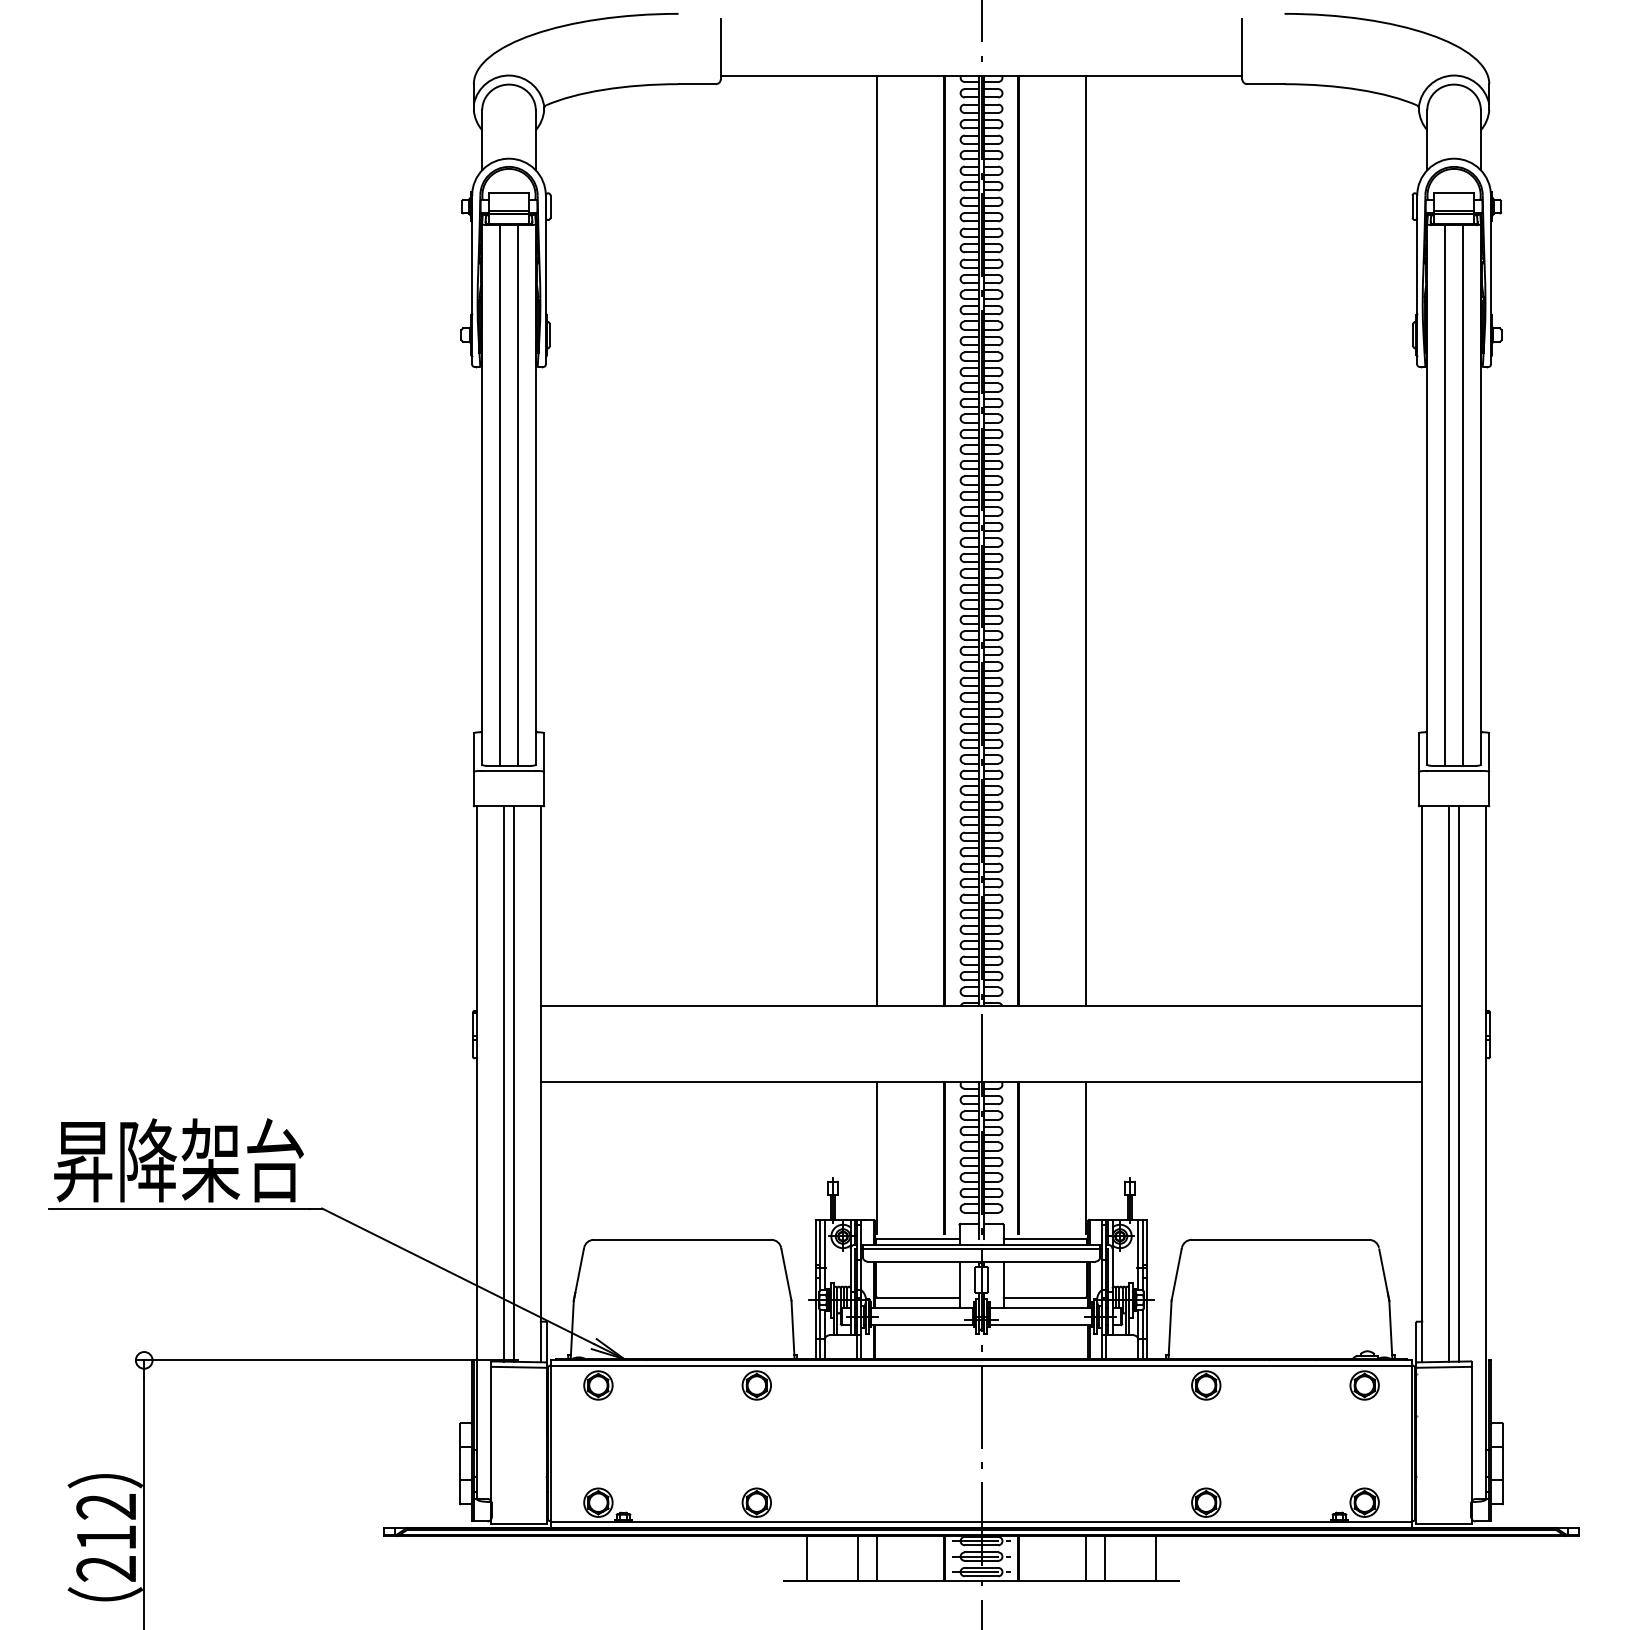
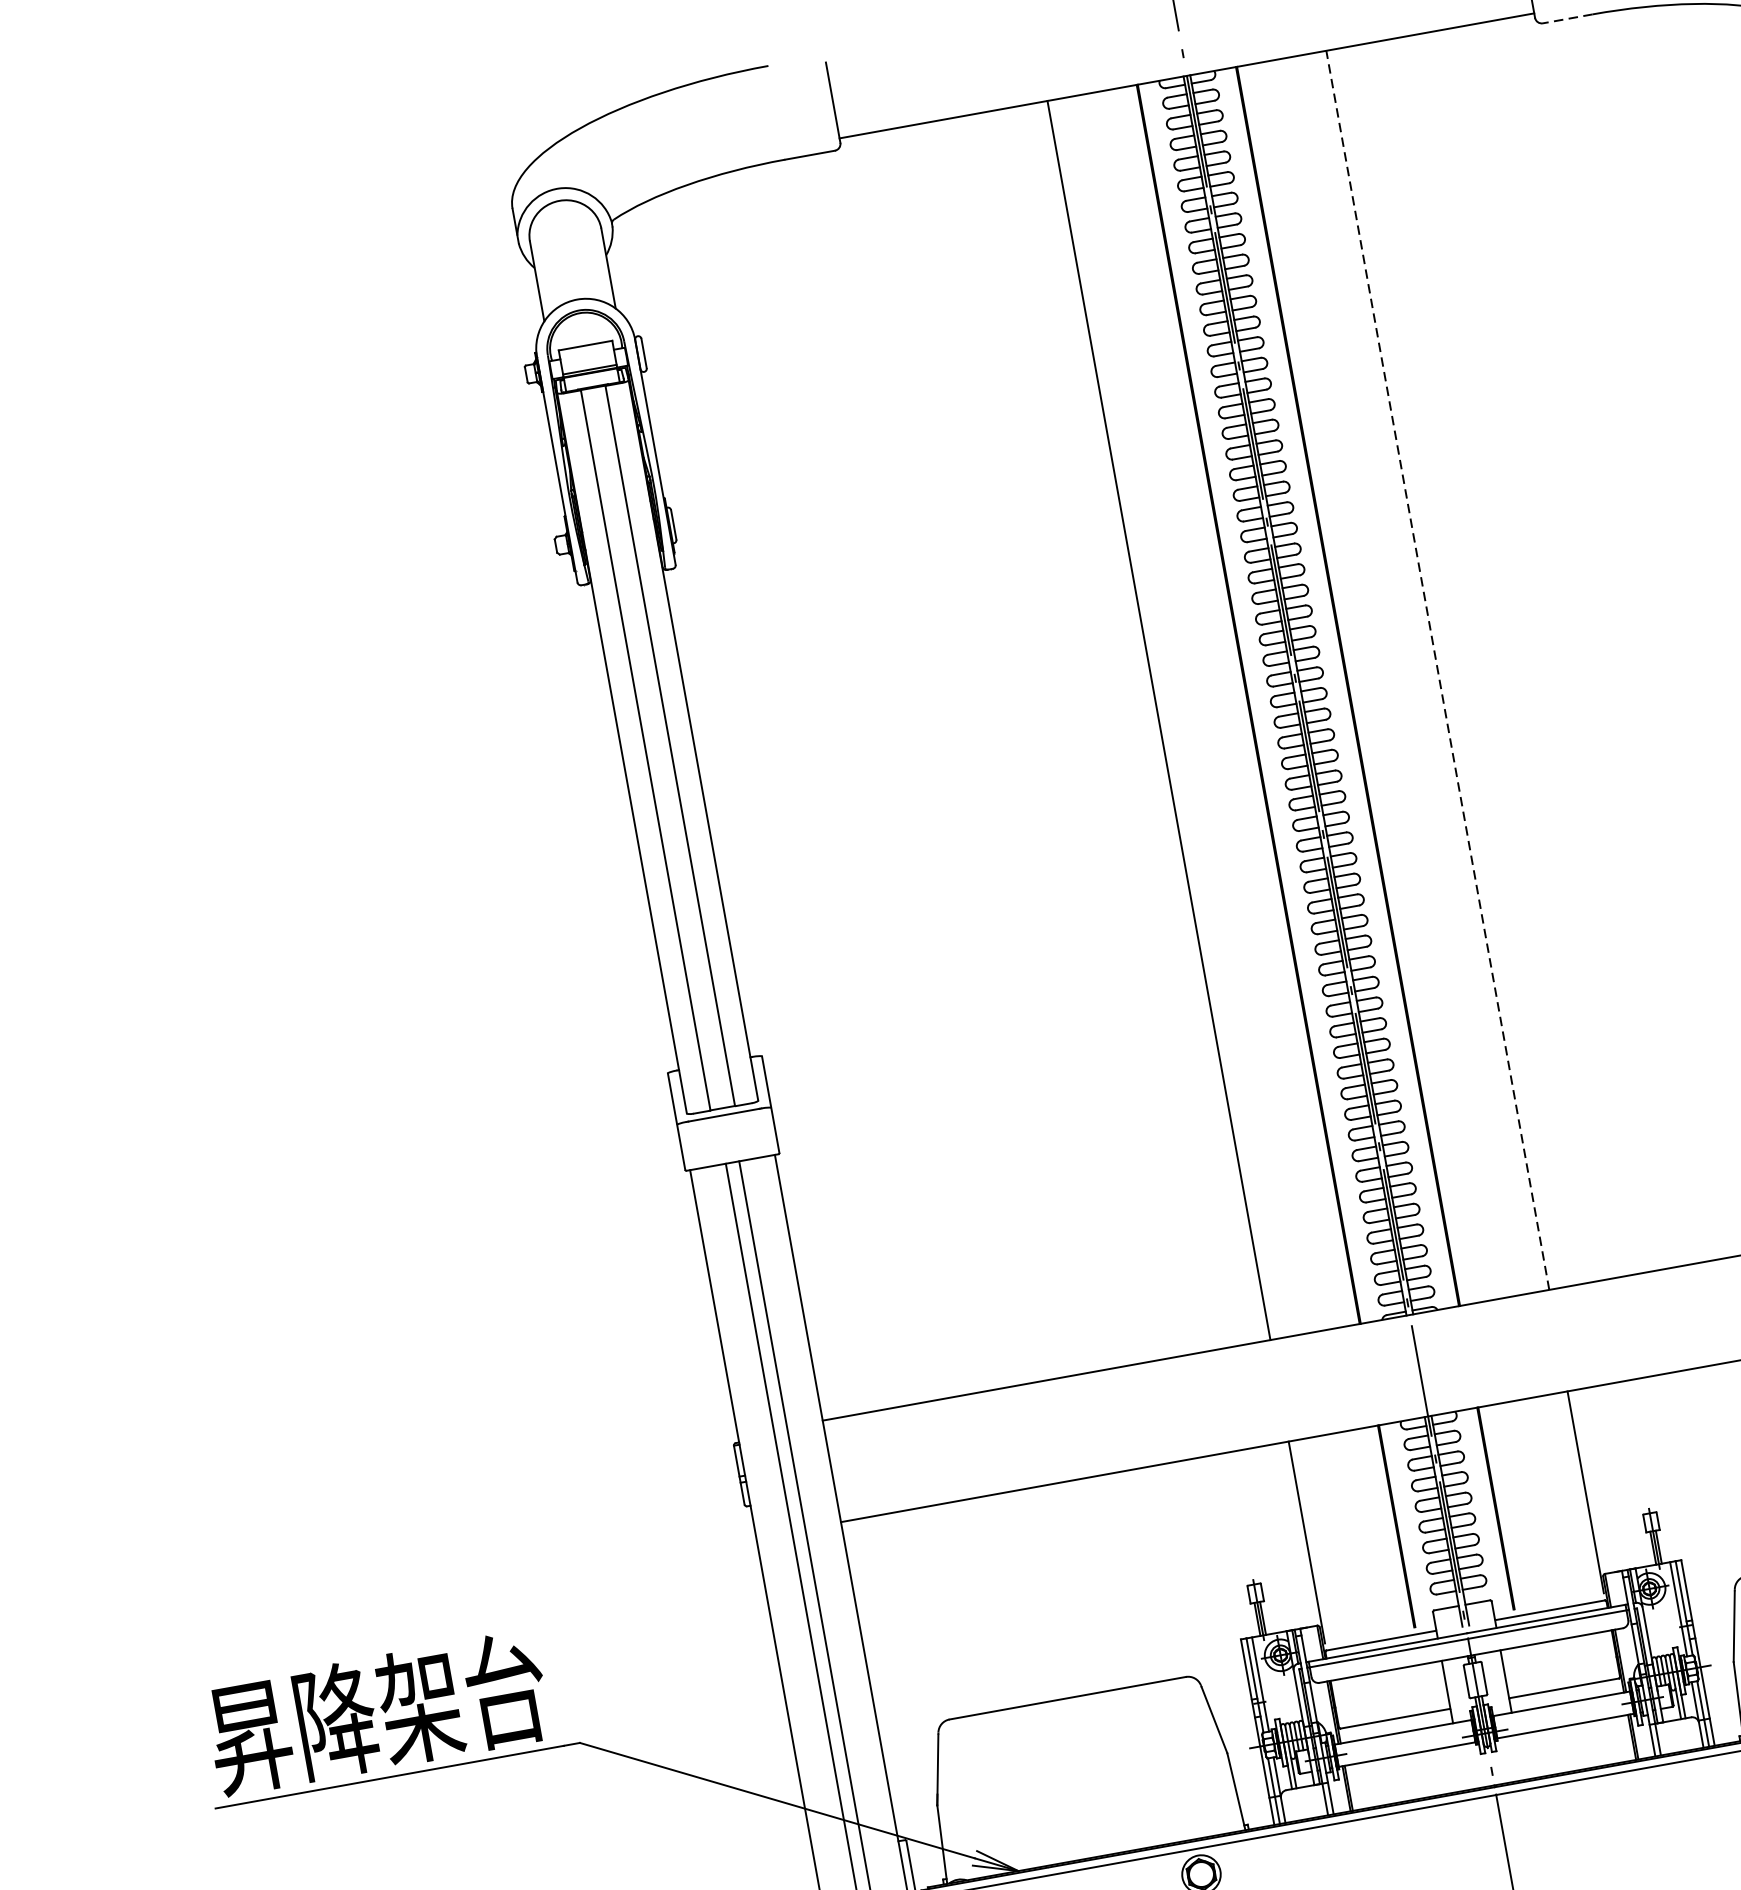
line: (1265, 84) -> (1567, 19), solid -> dashed
line: (1086, 540) -> (1438, 669), solid -> dashed

